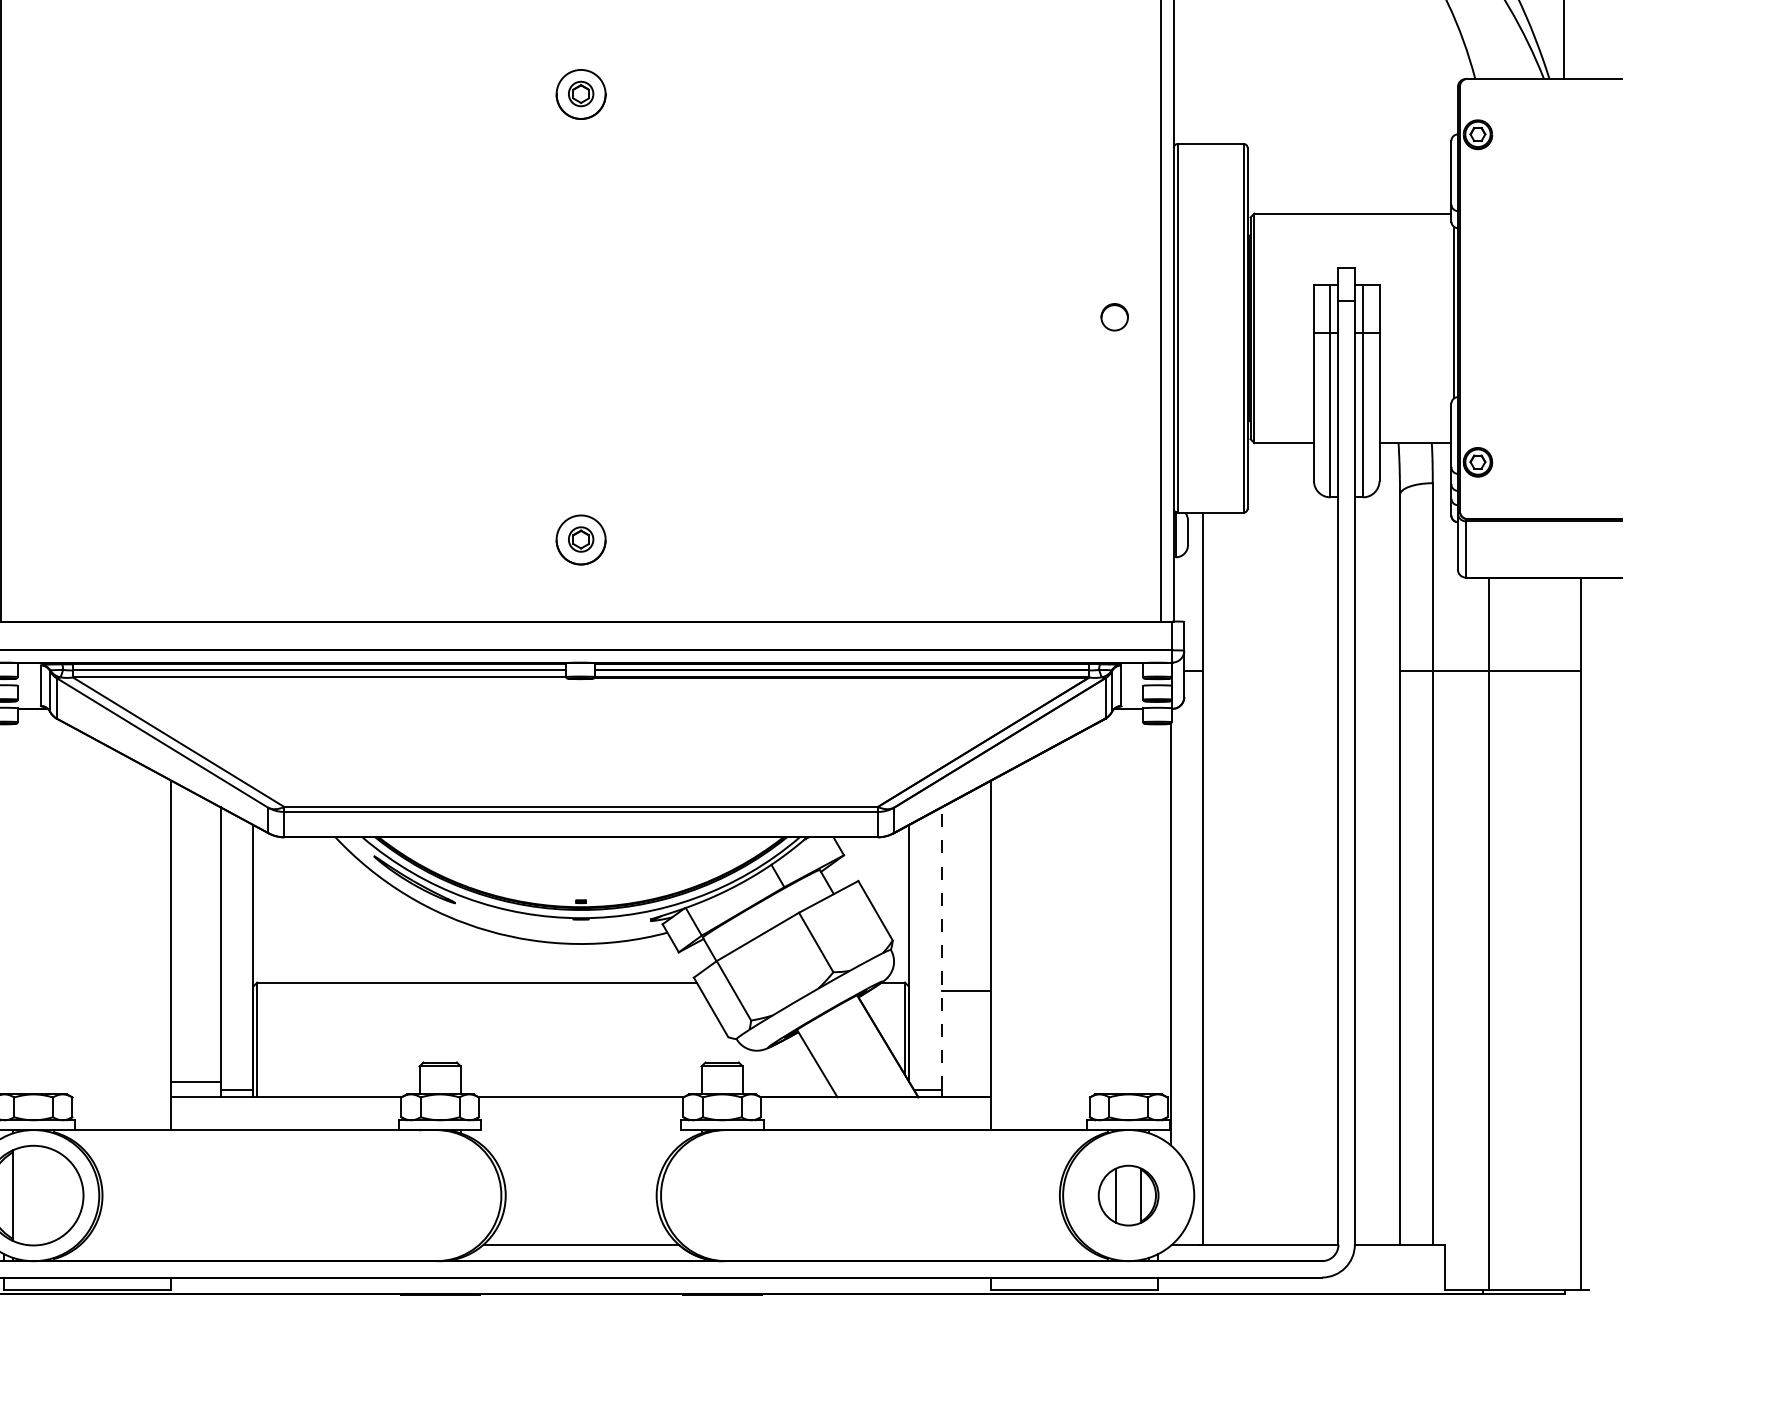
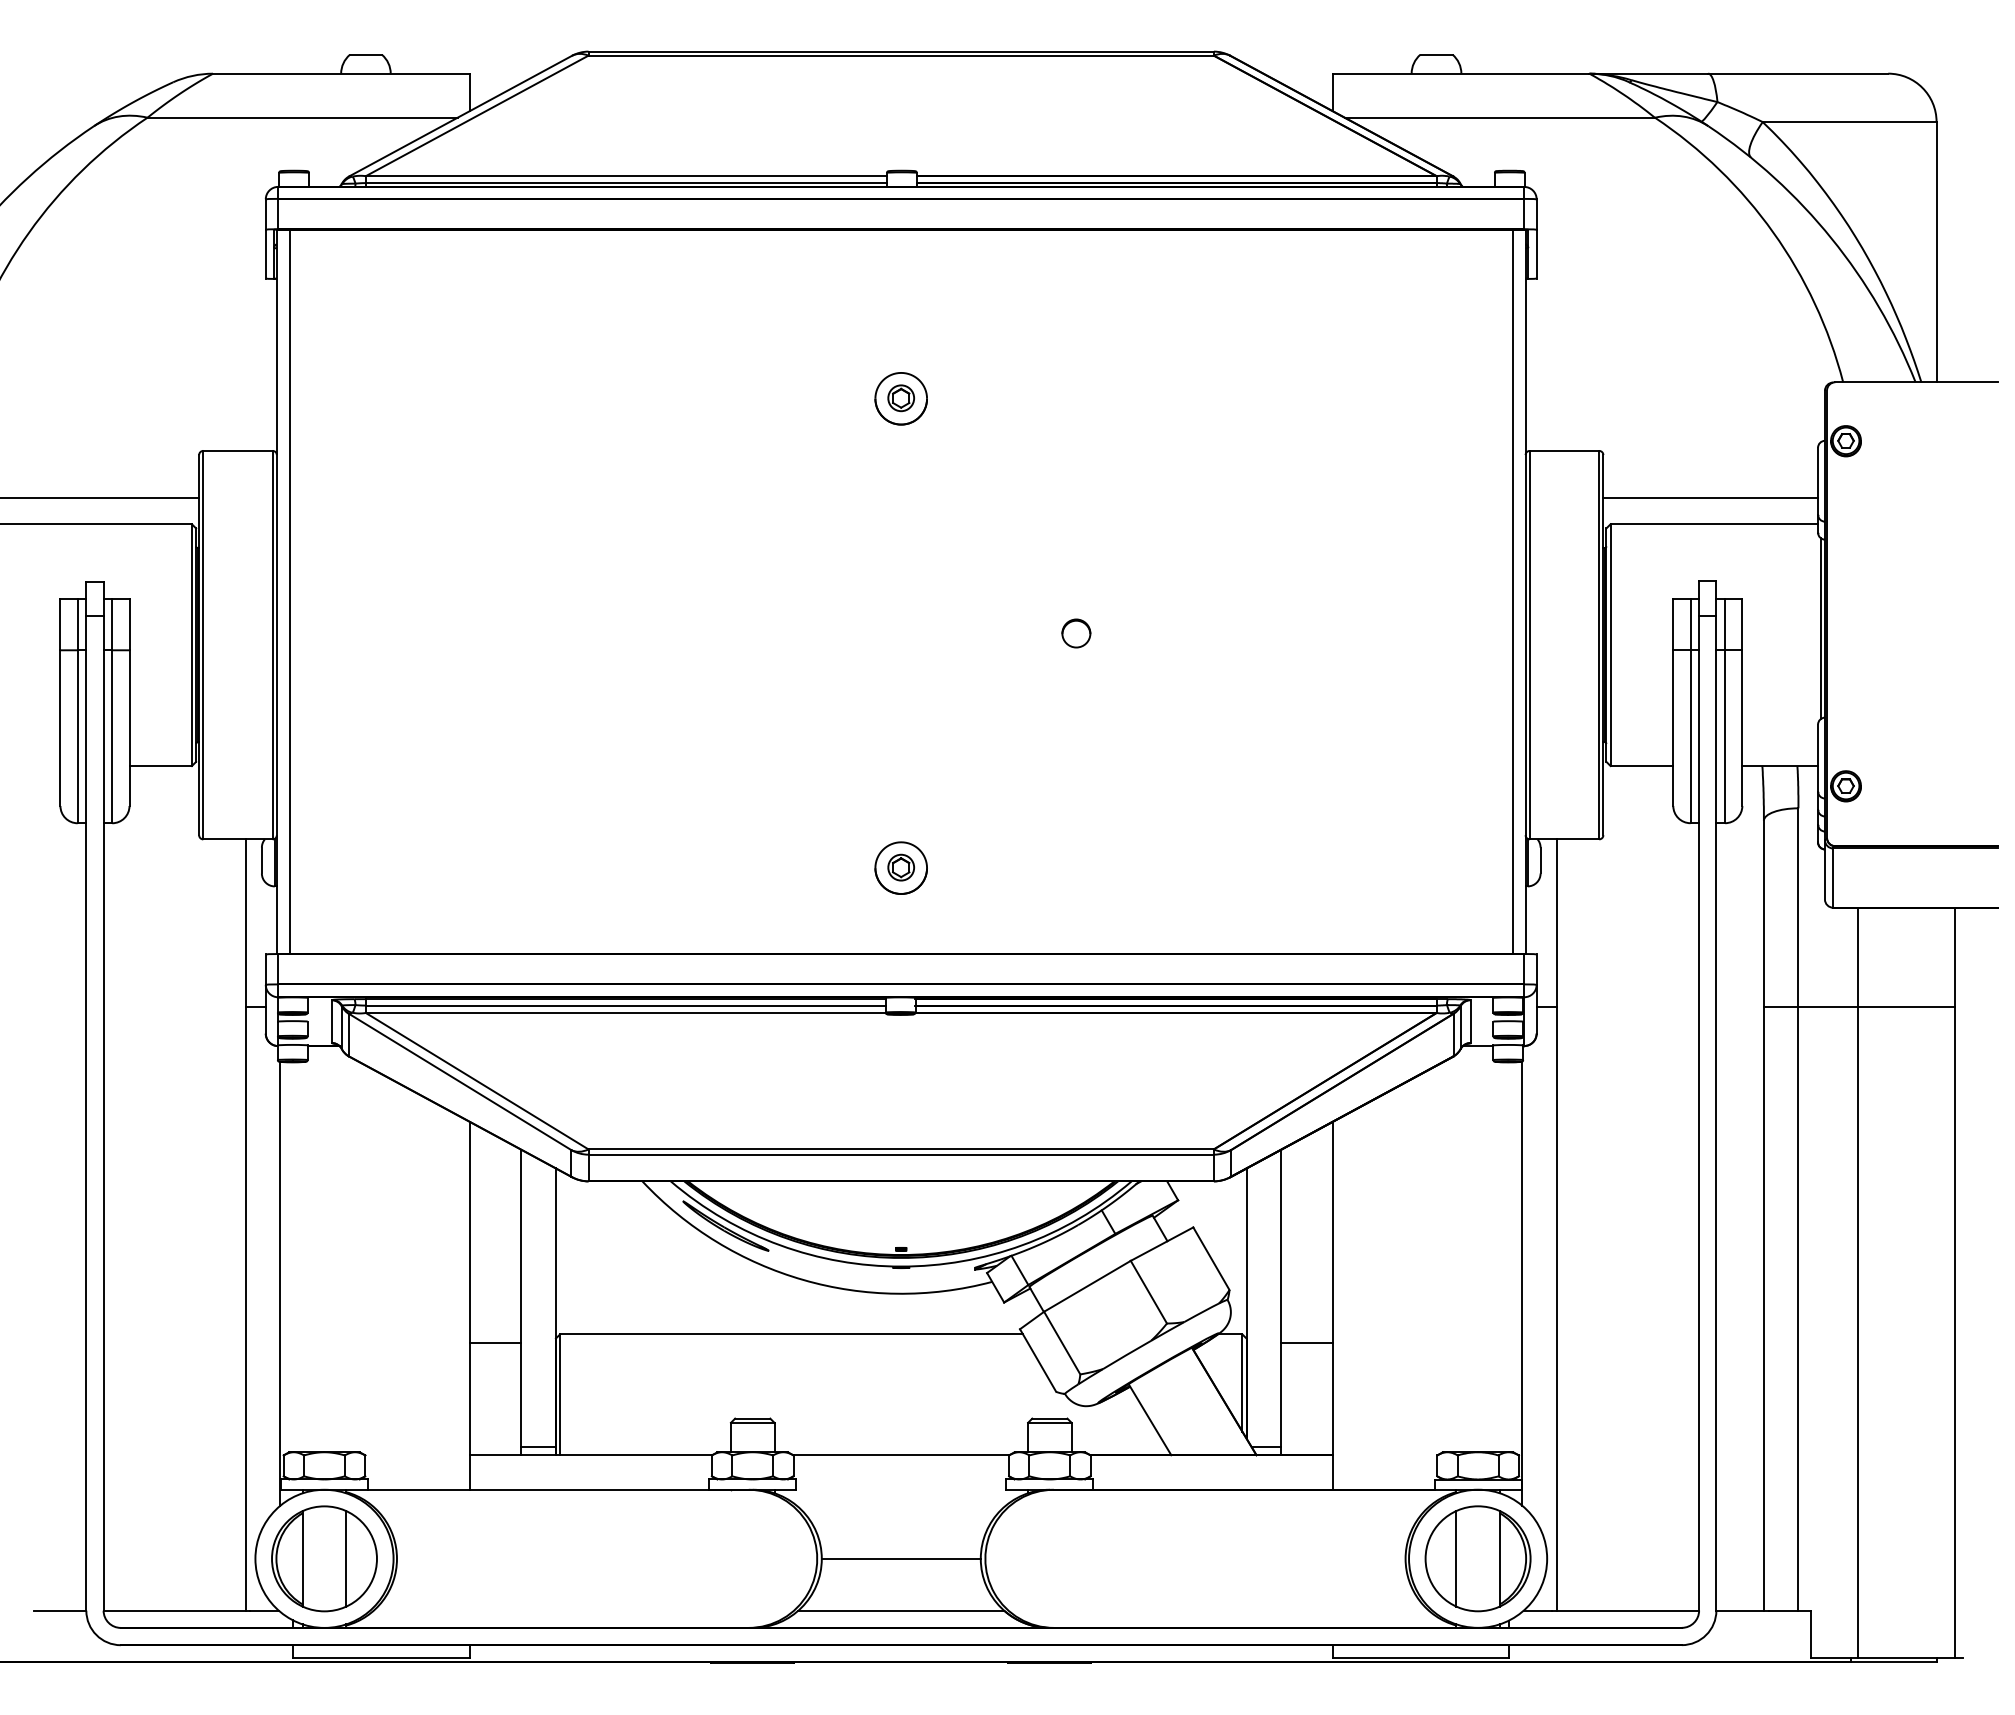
line: (1349, 189) -> (1710, 498), added
part: (1114, 317) -> (1076, 633), moved
line: (942, 948) -> (1281, 1298), dashed -> solid
line: (196, 1082) -> (495, 1343), moved
line: (54, 1195) -> (346, 1558), added
line: (580, 1195) -> (900, 1558), added
part: (1128, 1195) -> (1477, 1558), size x1.67

